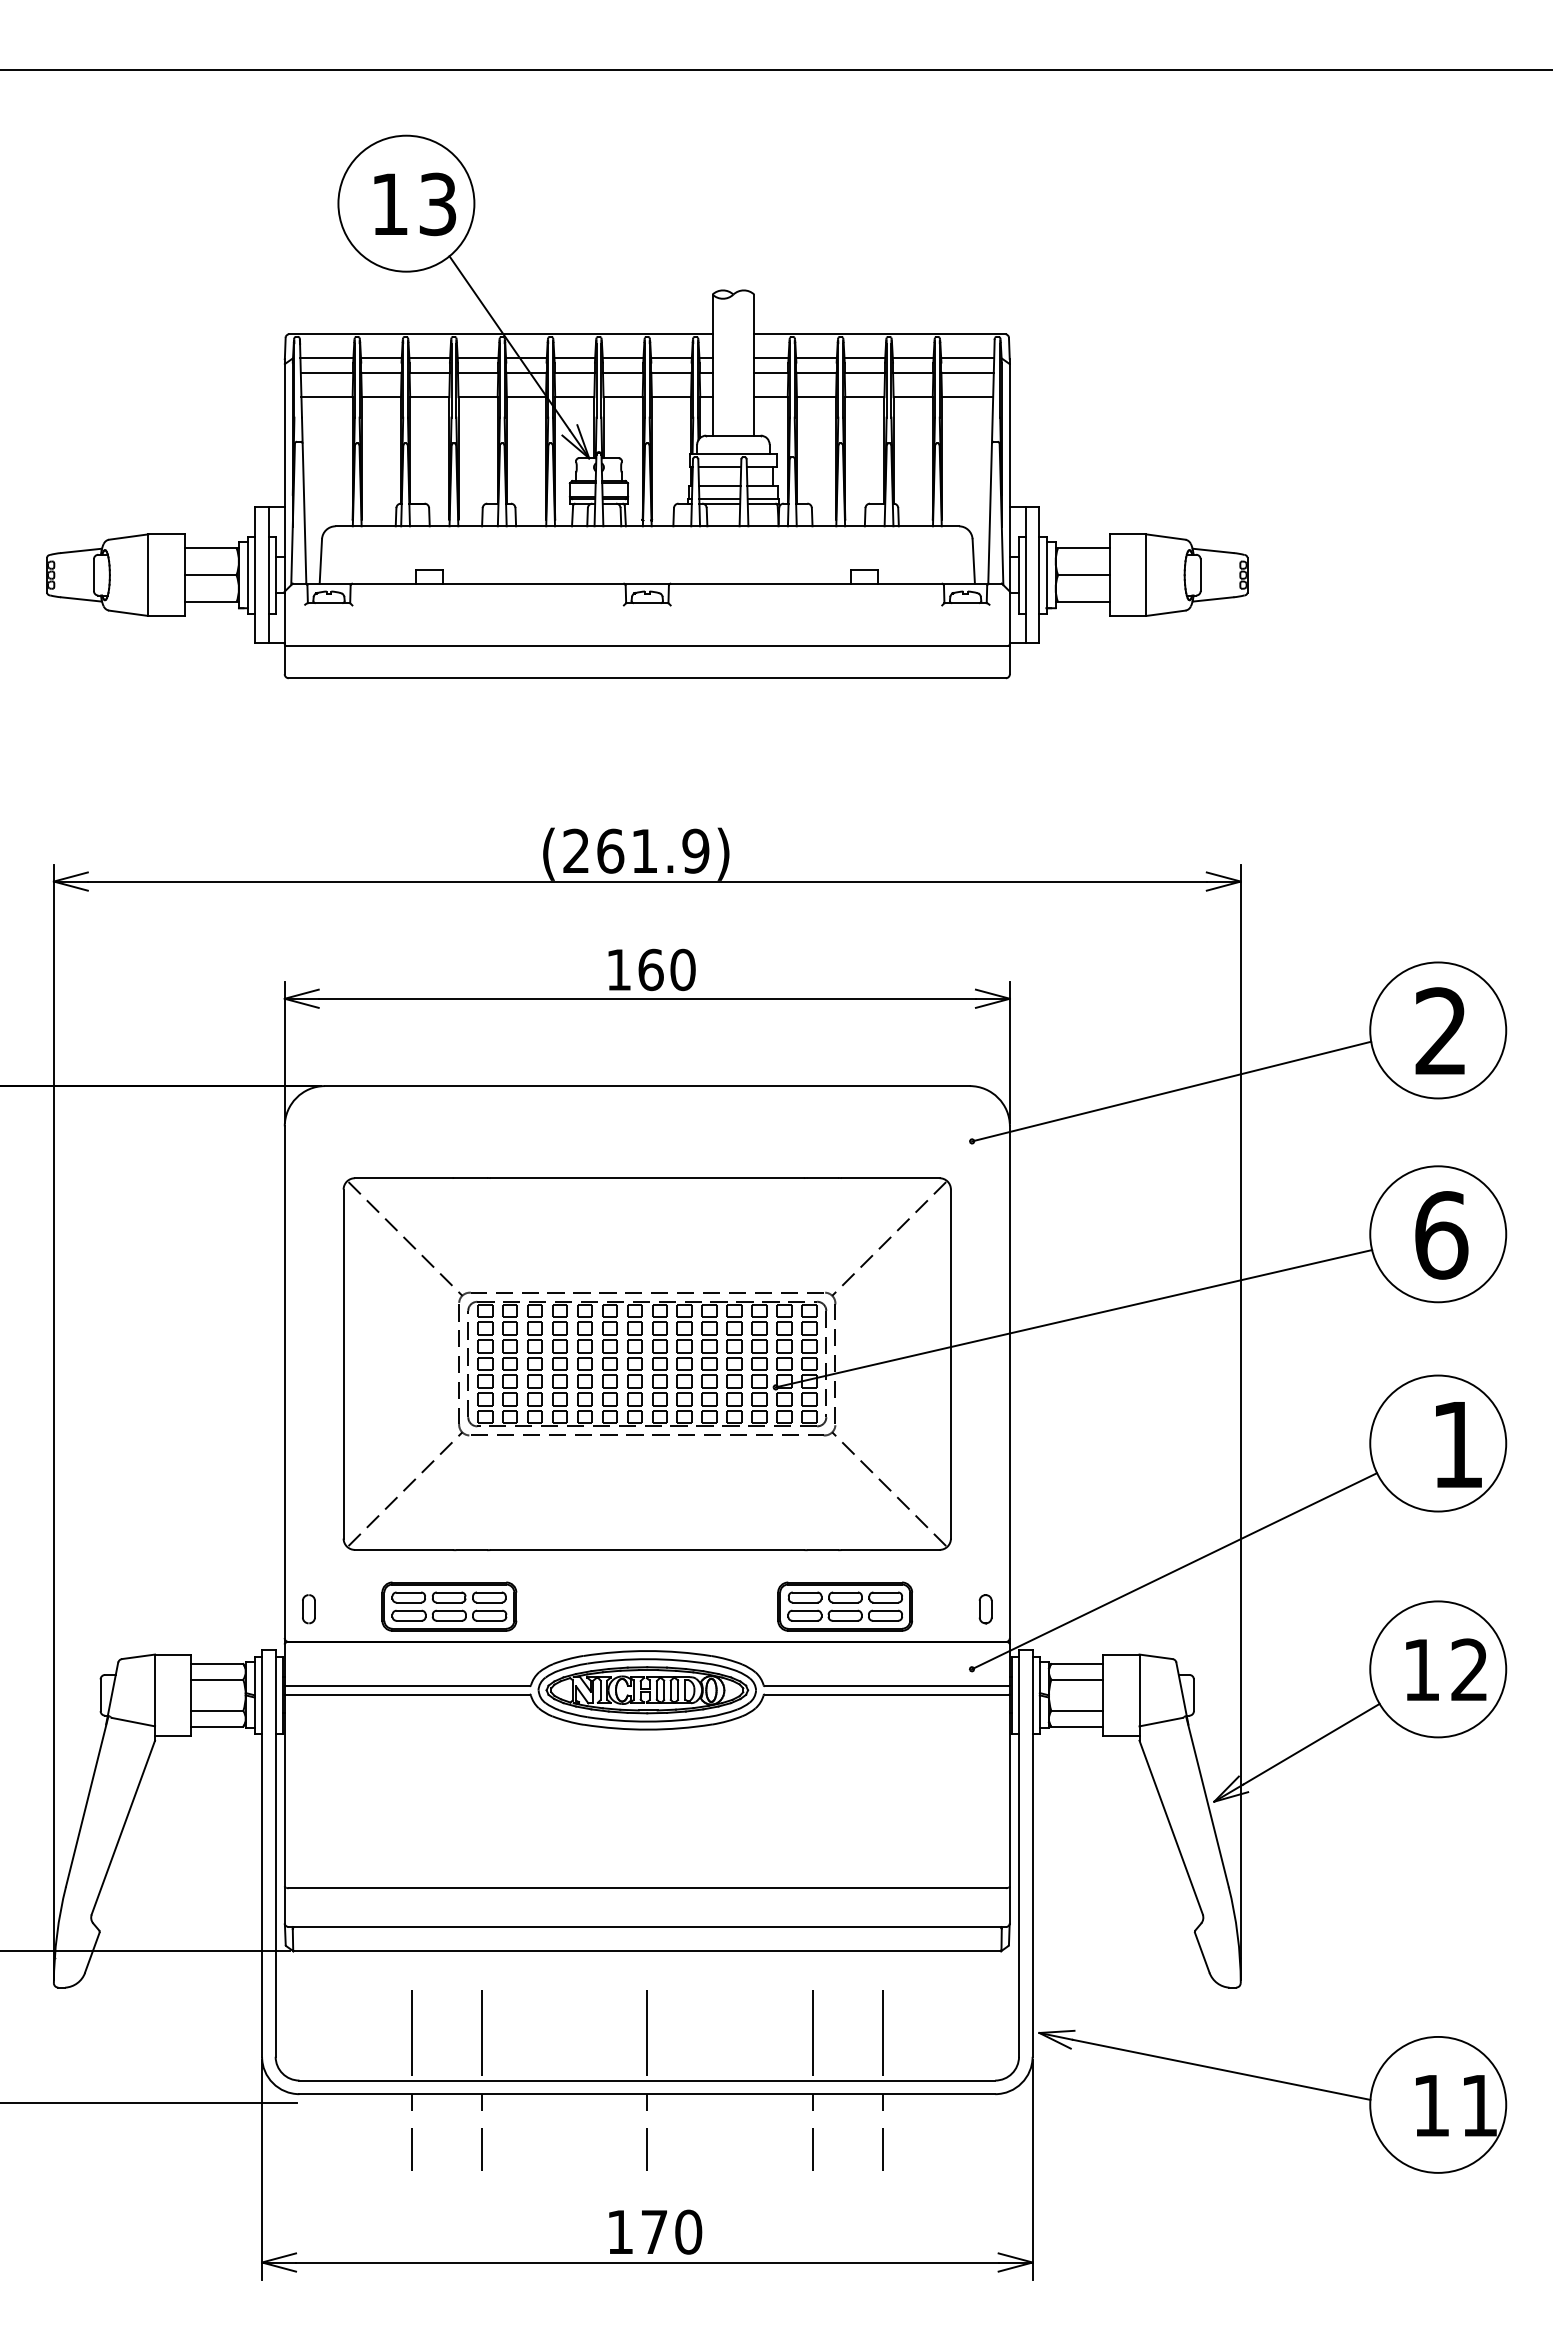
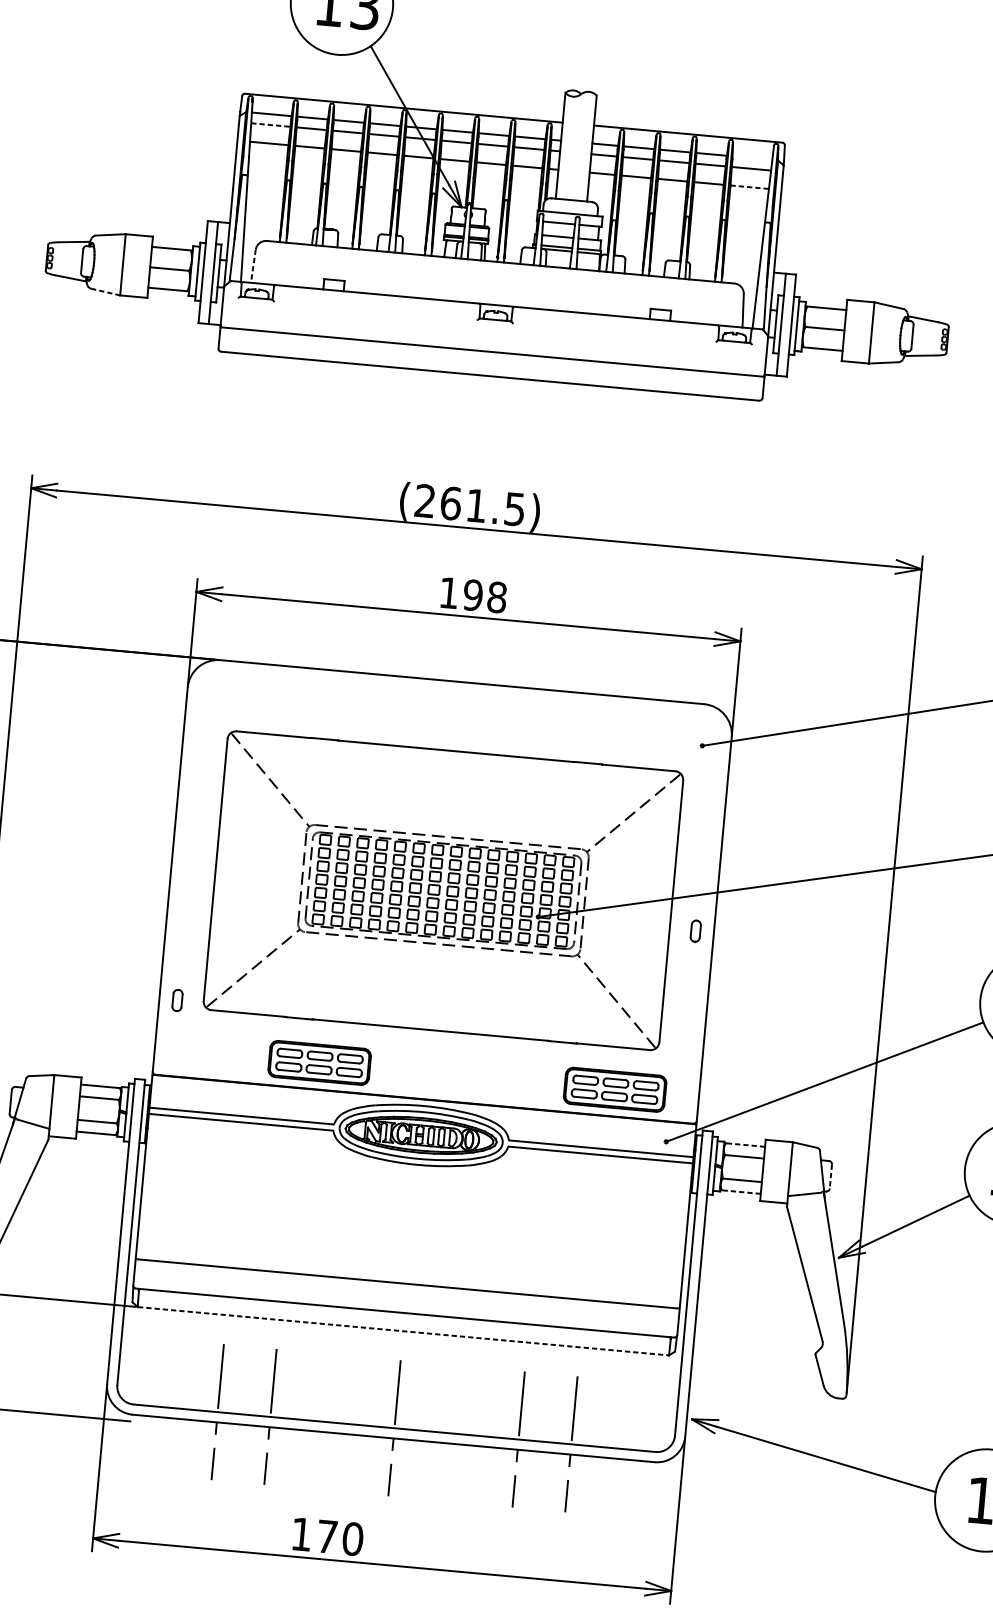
line: (967, 358) -> (752, 158), removed
line: (327, 372) -> (271, 125), solid -> dashed
line: (967, 397) -> (749, 187), solid -> dashed
line: (320, 561) -> (253, 266), solid -> dashed
line: (128, 613) -> (105, 292), solid -> dashed
text: (695, 850) -> (514, 508), (261.9) -> (261.5)
text: (666, 969) -> (484, 596), 160 -> 198
part: (449, 1606) -> (319, 1062), moved
part: (844, 1606) -> (614, 1089), moved
part: (308, 1609) -> (177, 1000), moved
part: (985, 1609) -> (695, 931), moved
line: (1076, 1663) -> (745, 1144), solid -> dashed
line: (1193, 1695) -> (830, 1176), solid -> dashed
line: (1076, 1726) -> (740, 1191), solid -> dashed
line: (647, 1951) -> (403, 1331), solid -> dashed
text: (655, 2231) -> (328, 1536), moved

